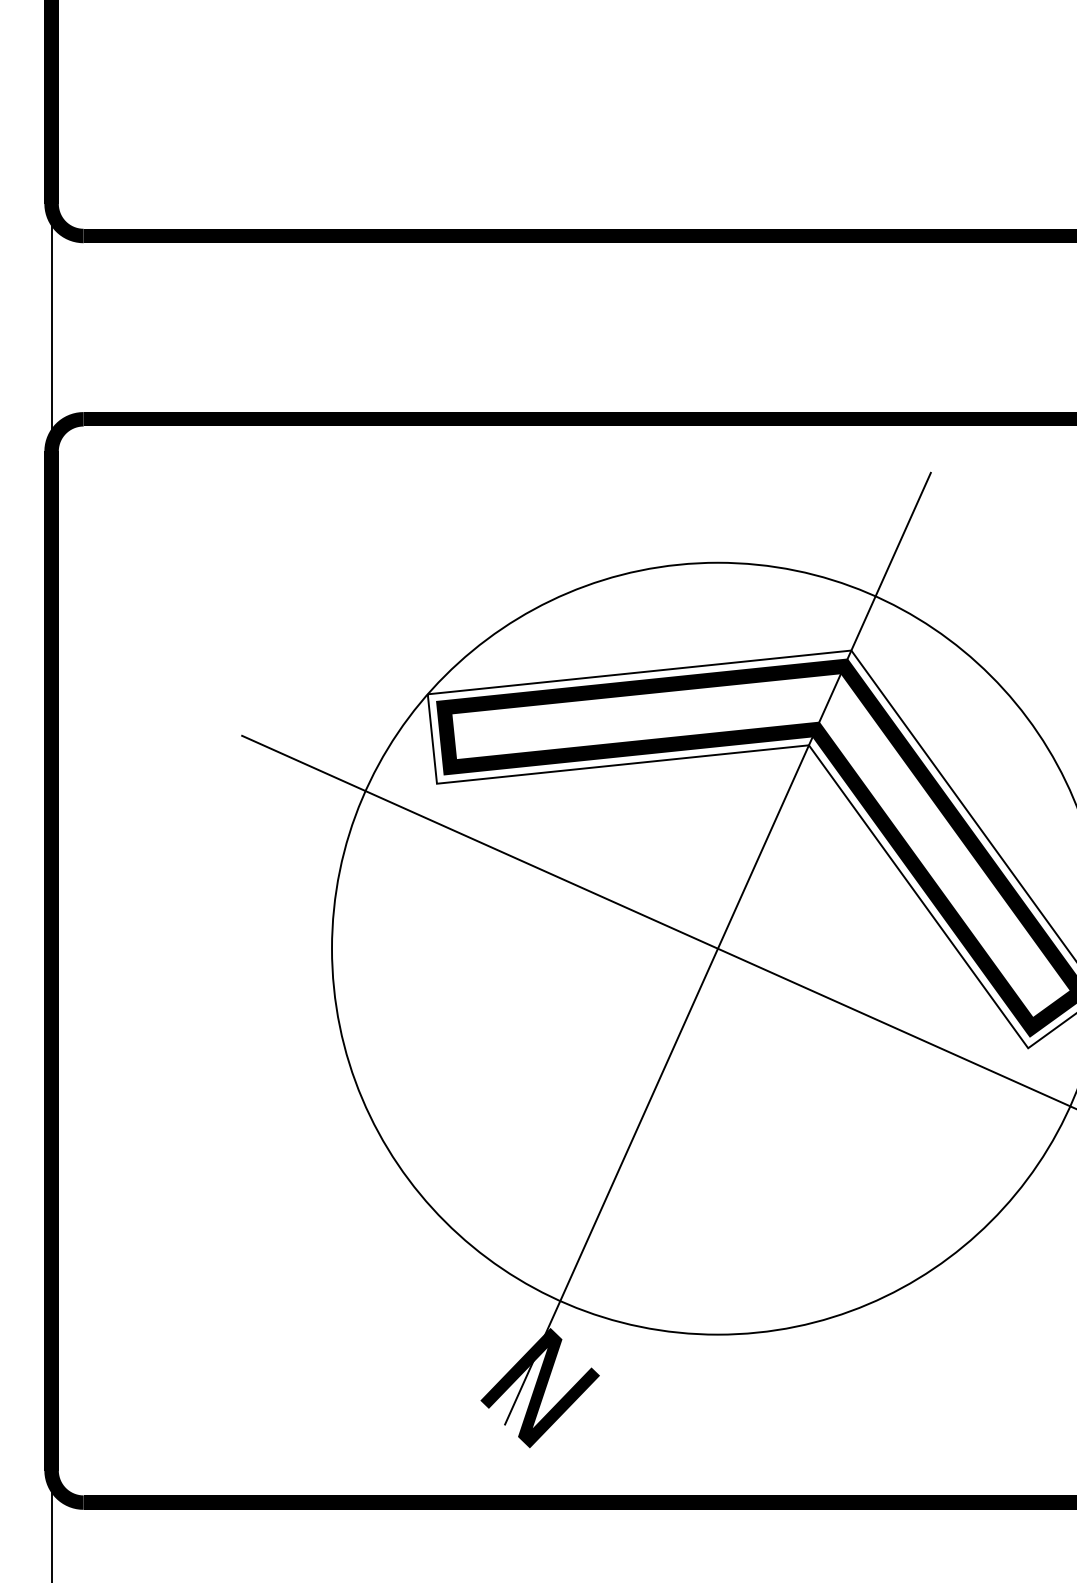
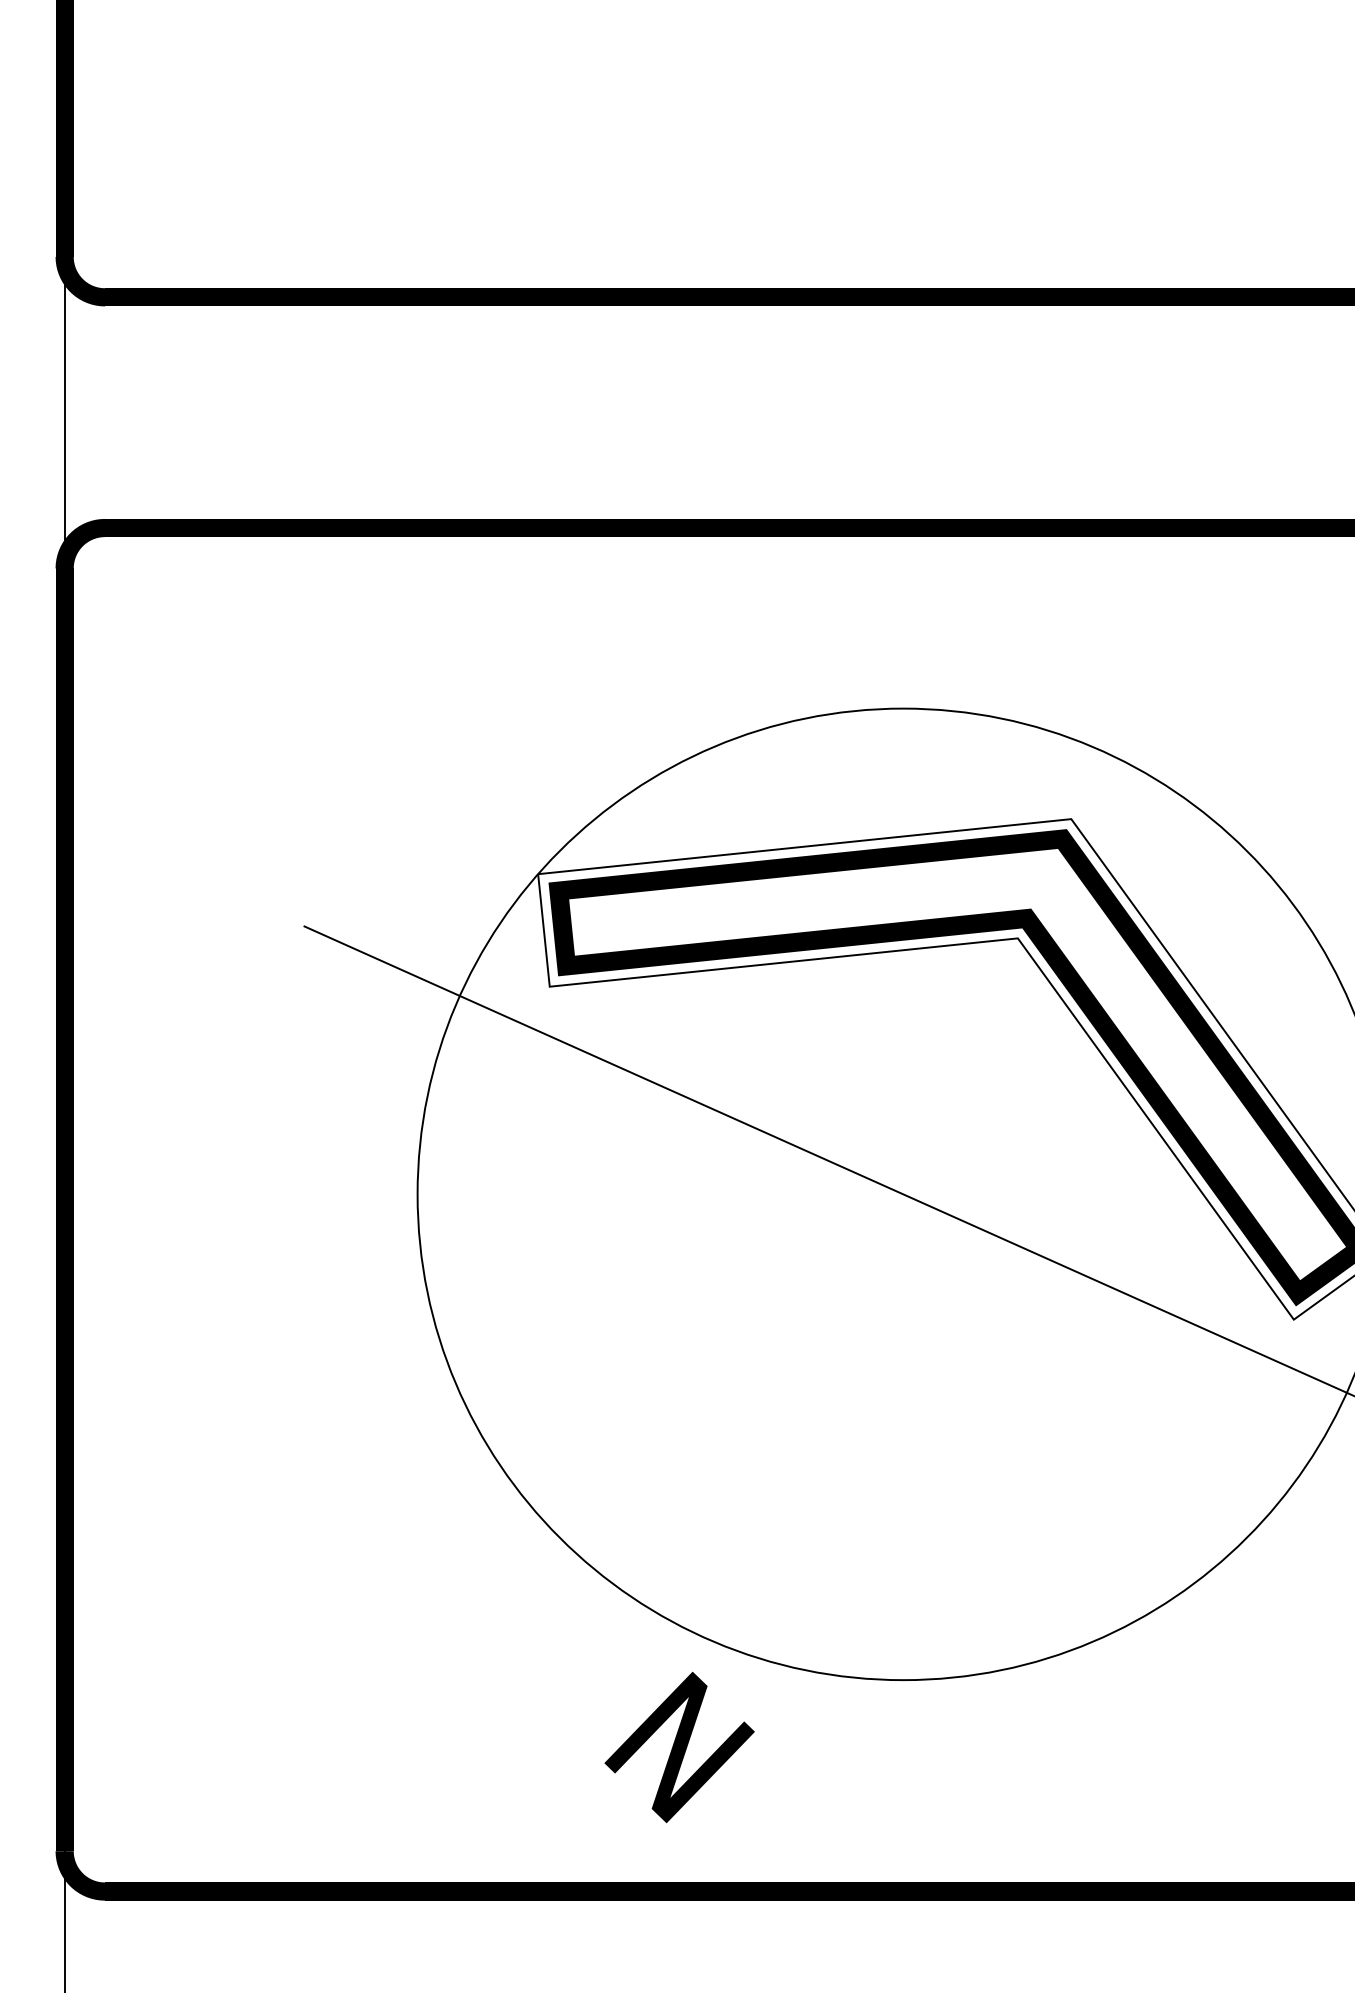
line: (718, 948) -> (903, 1194), removed

